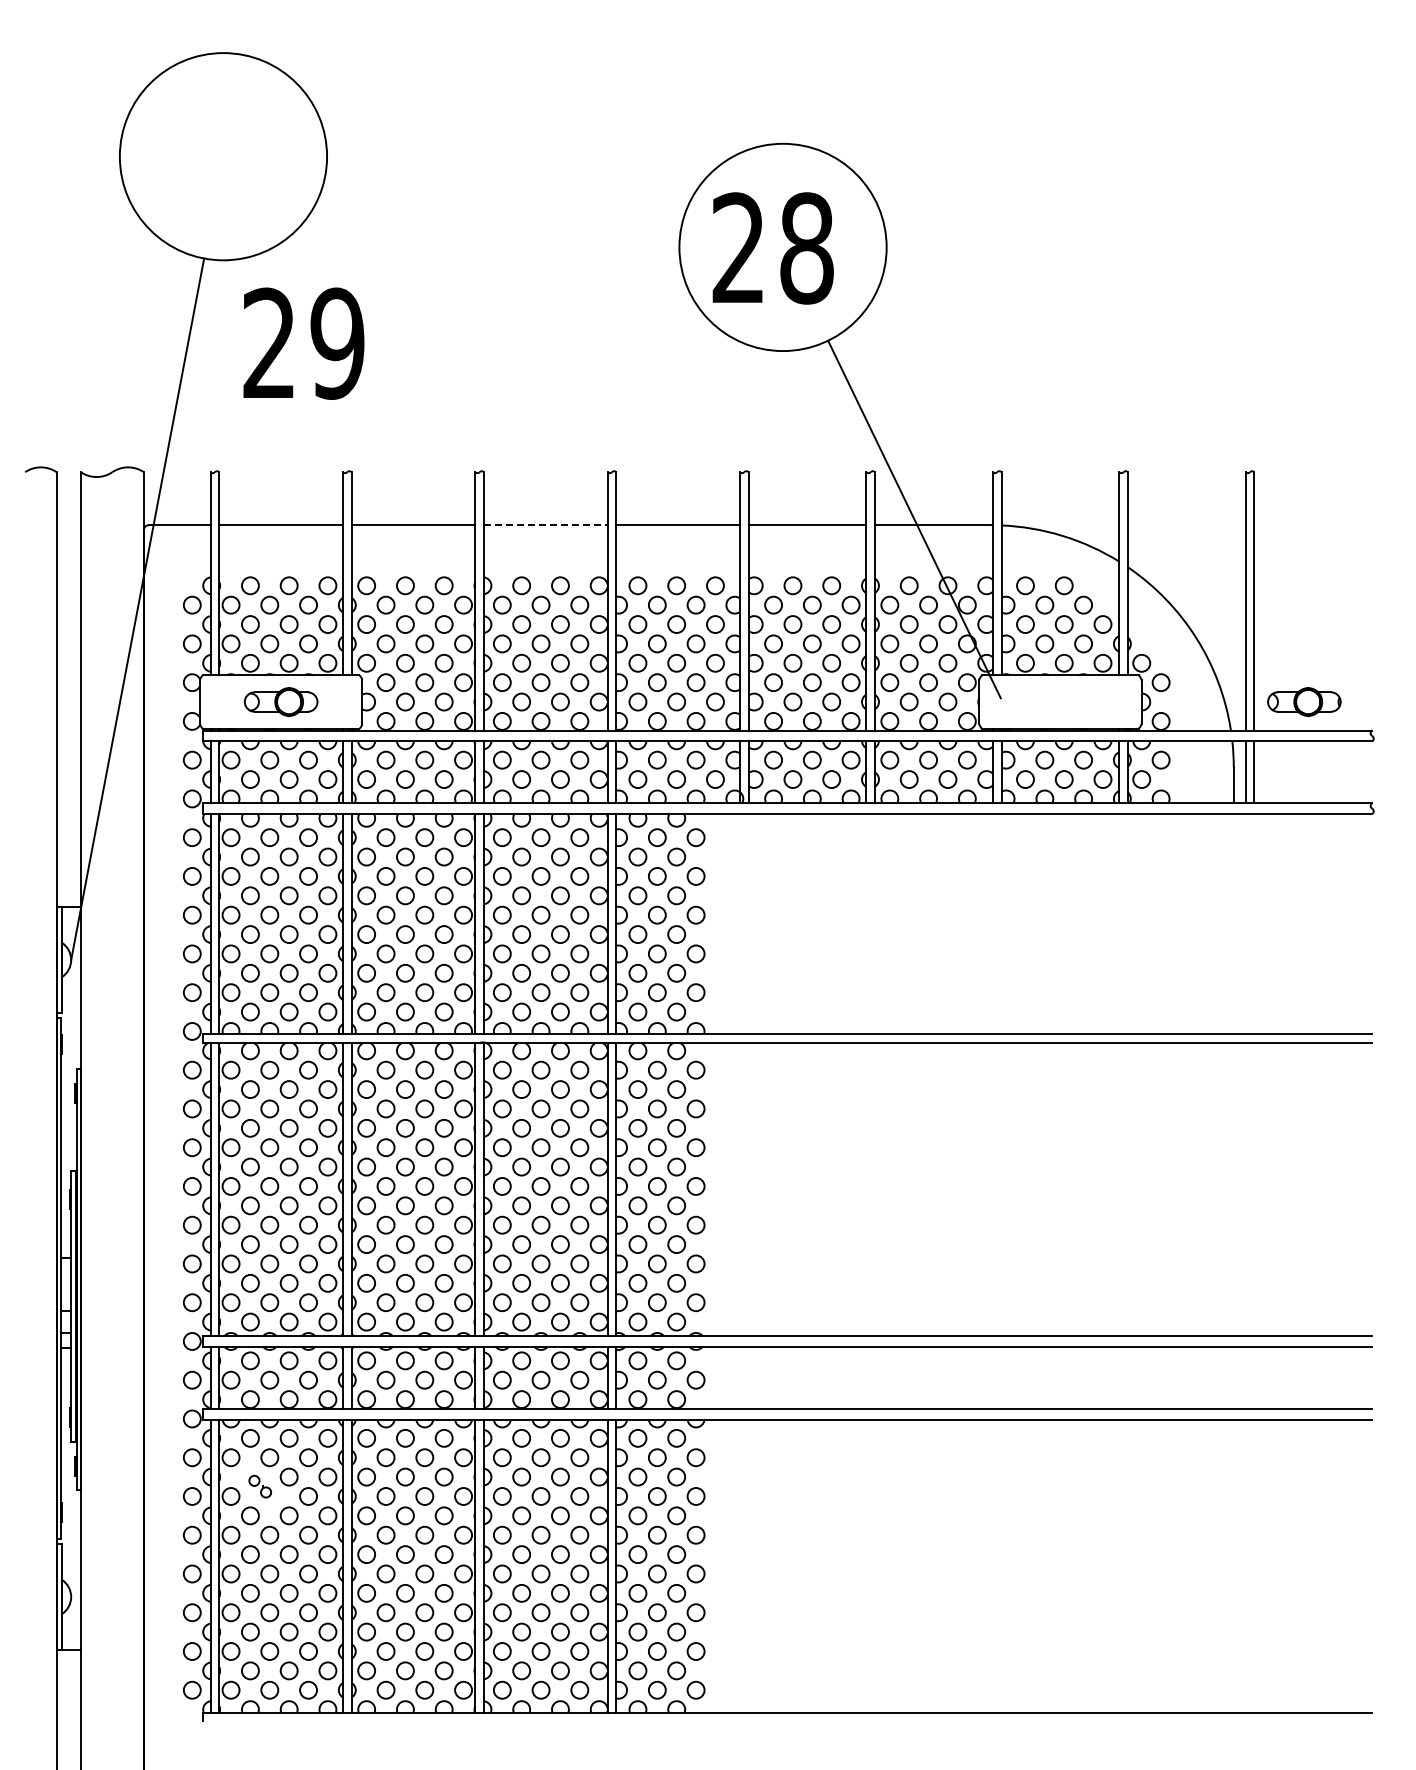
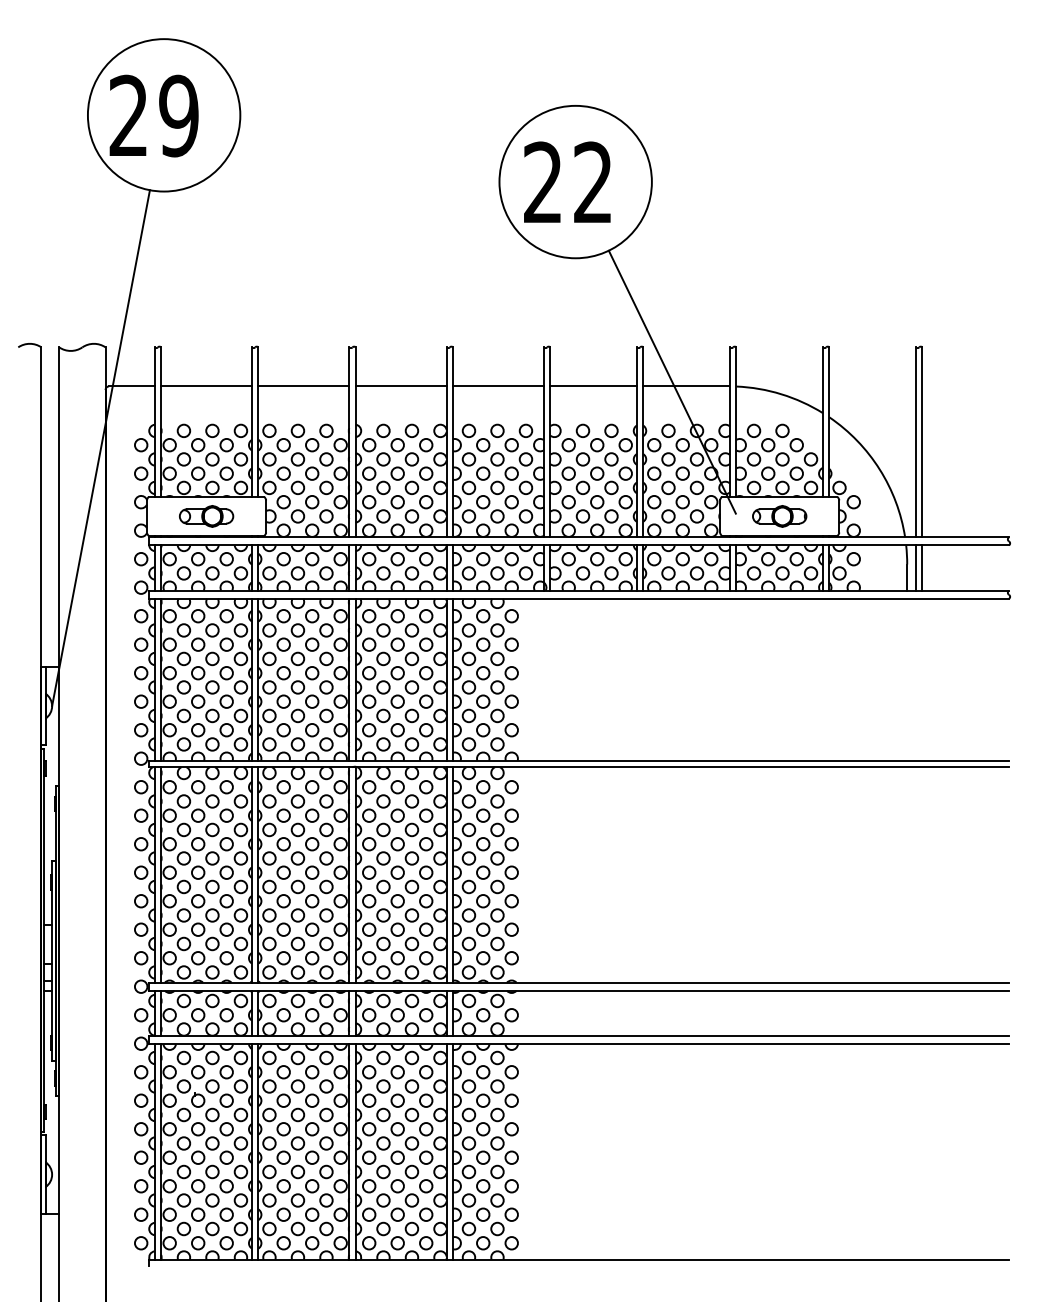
text: (806, 248) -> (592, 182), 28 -> 22
text: (303, 343) -> (153, 115), moved
line: (545, 525) -> (400, 386), dashed -> solid
part: (1304, 702) -> (779, 516), moved
part: (260, 1486) -> (191, 1093), size x1.67

